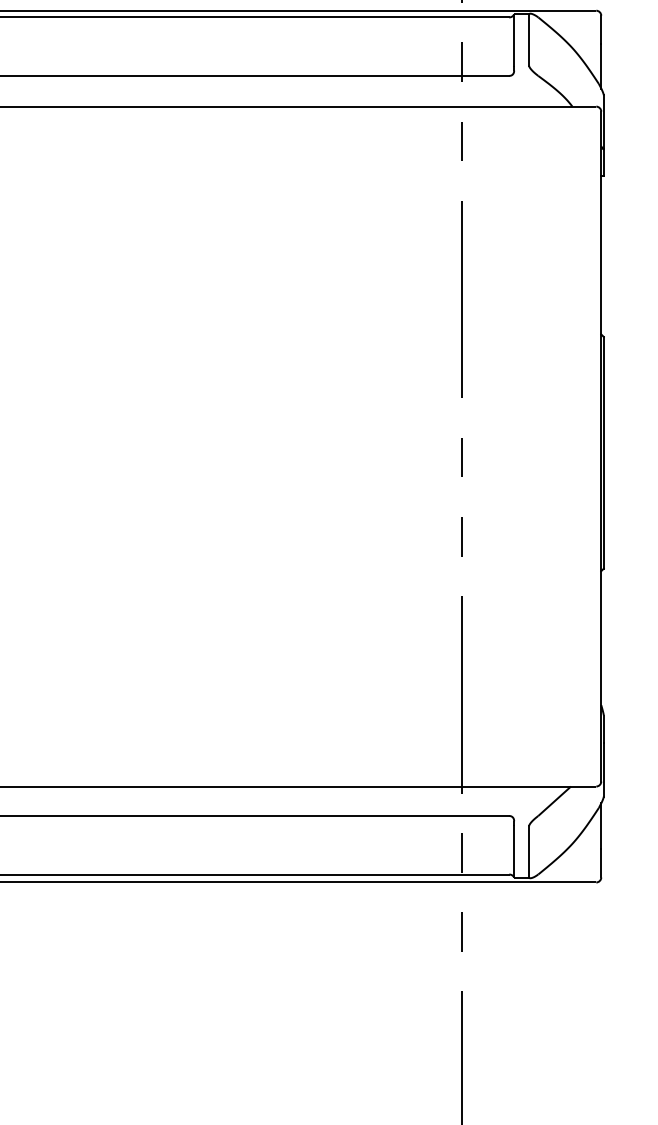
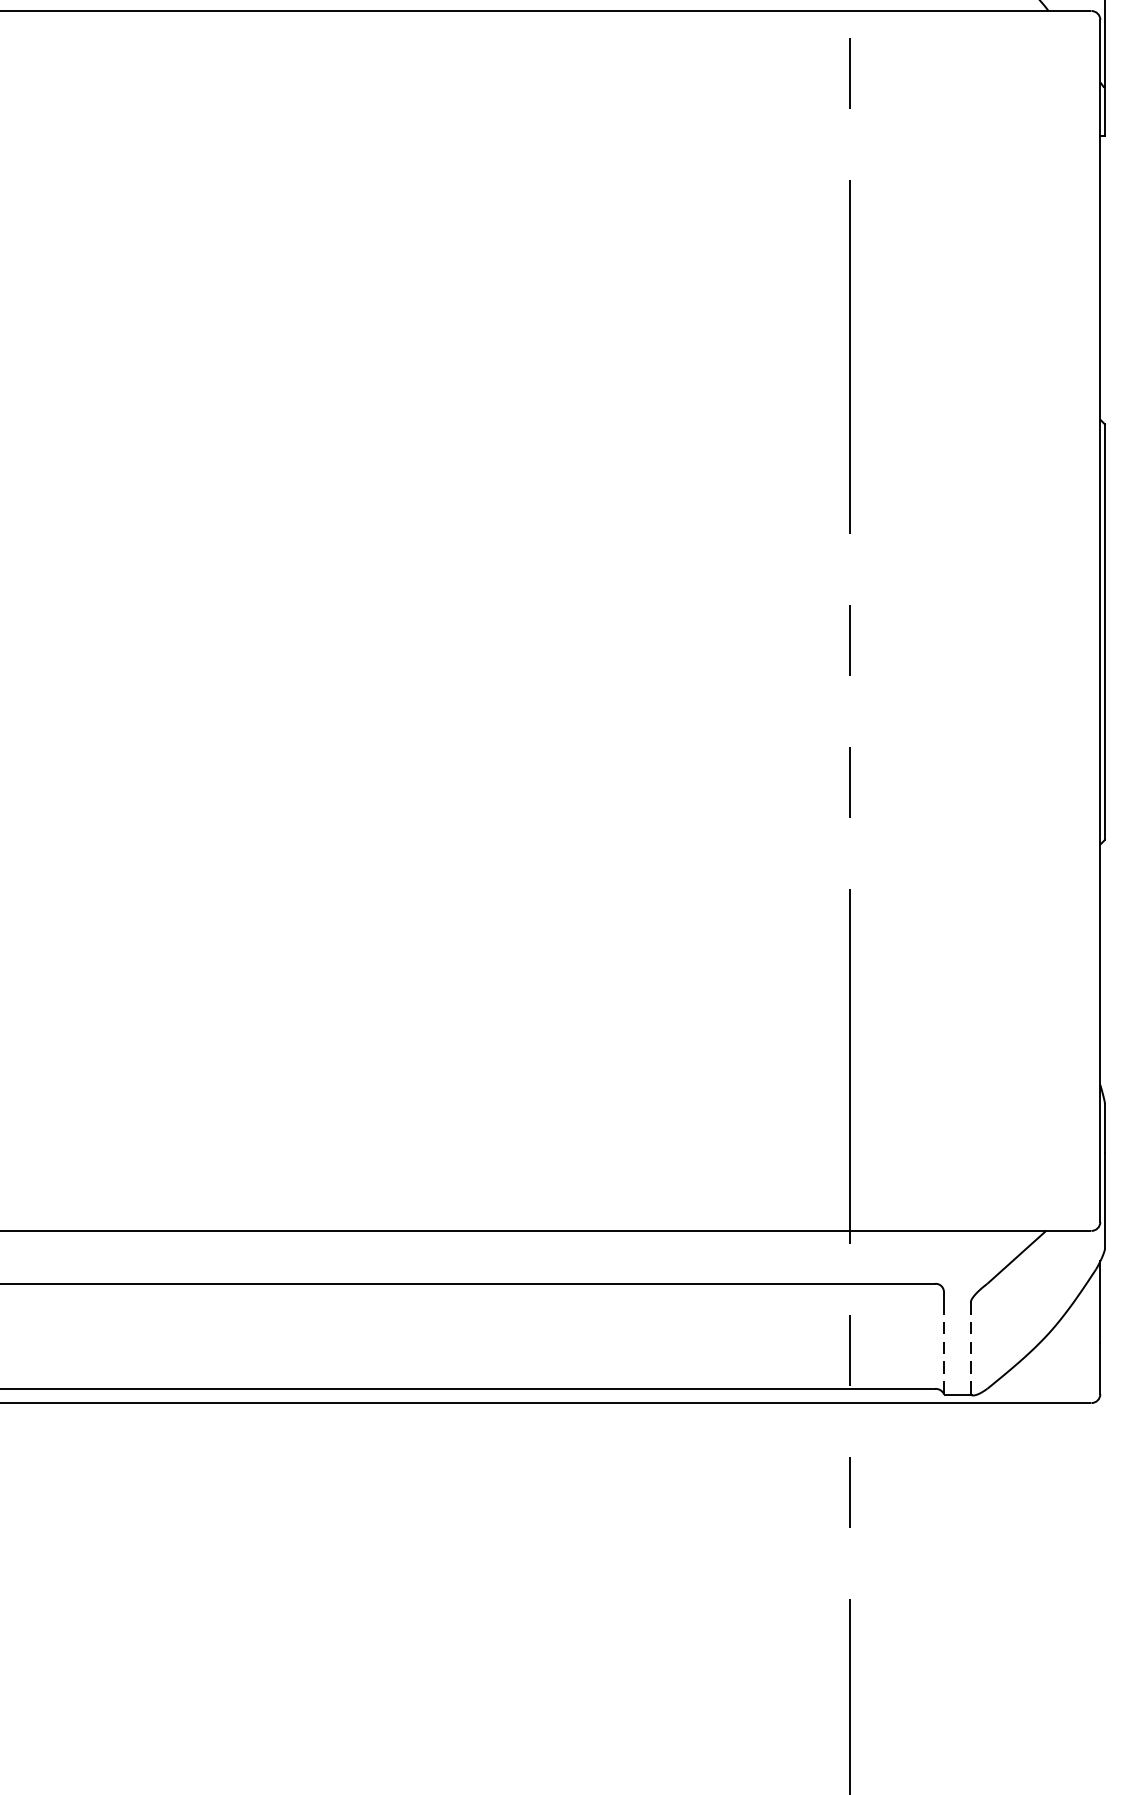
line: (514, 851) -> (944, 1347), solid -> dashed
line: (529, 851) -> (971, 1347), solid -> dashed

